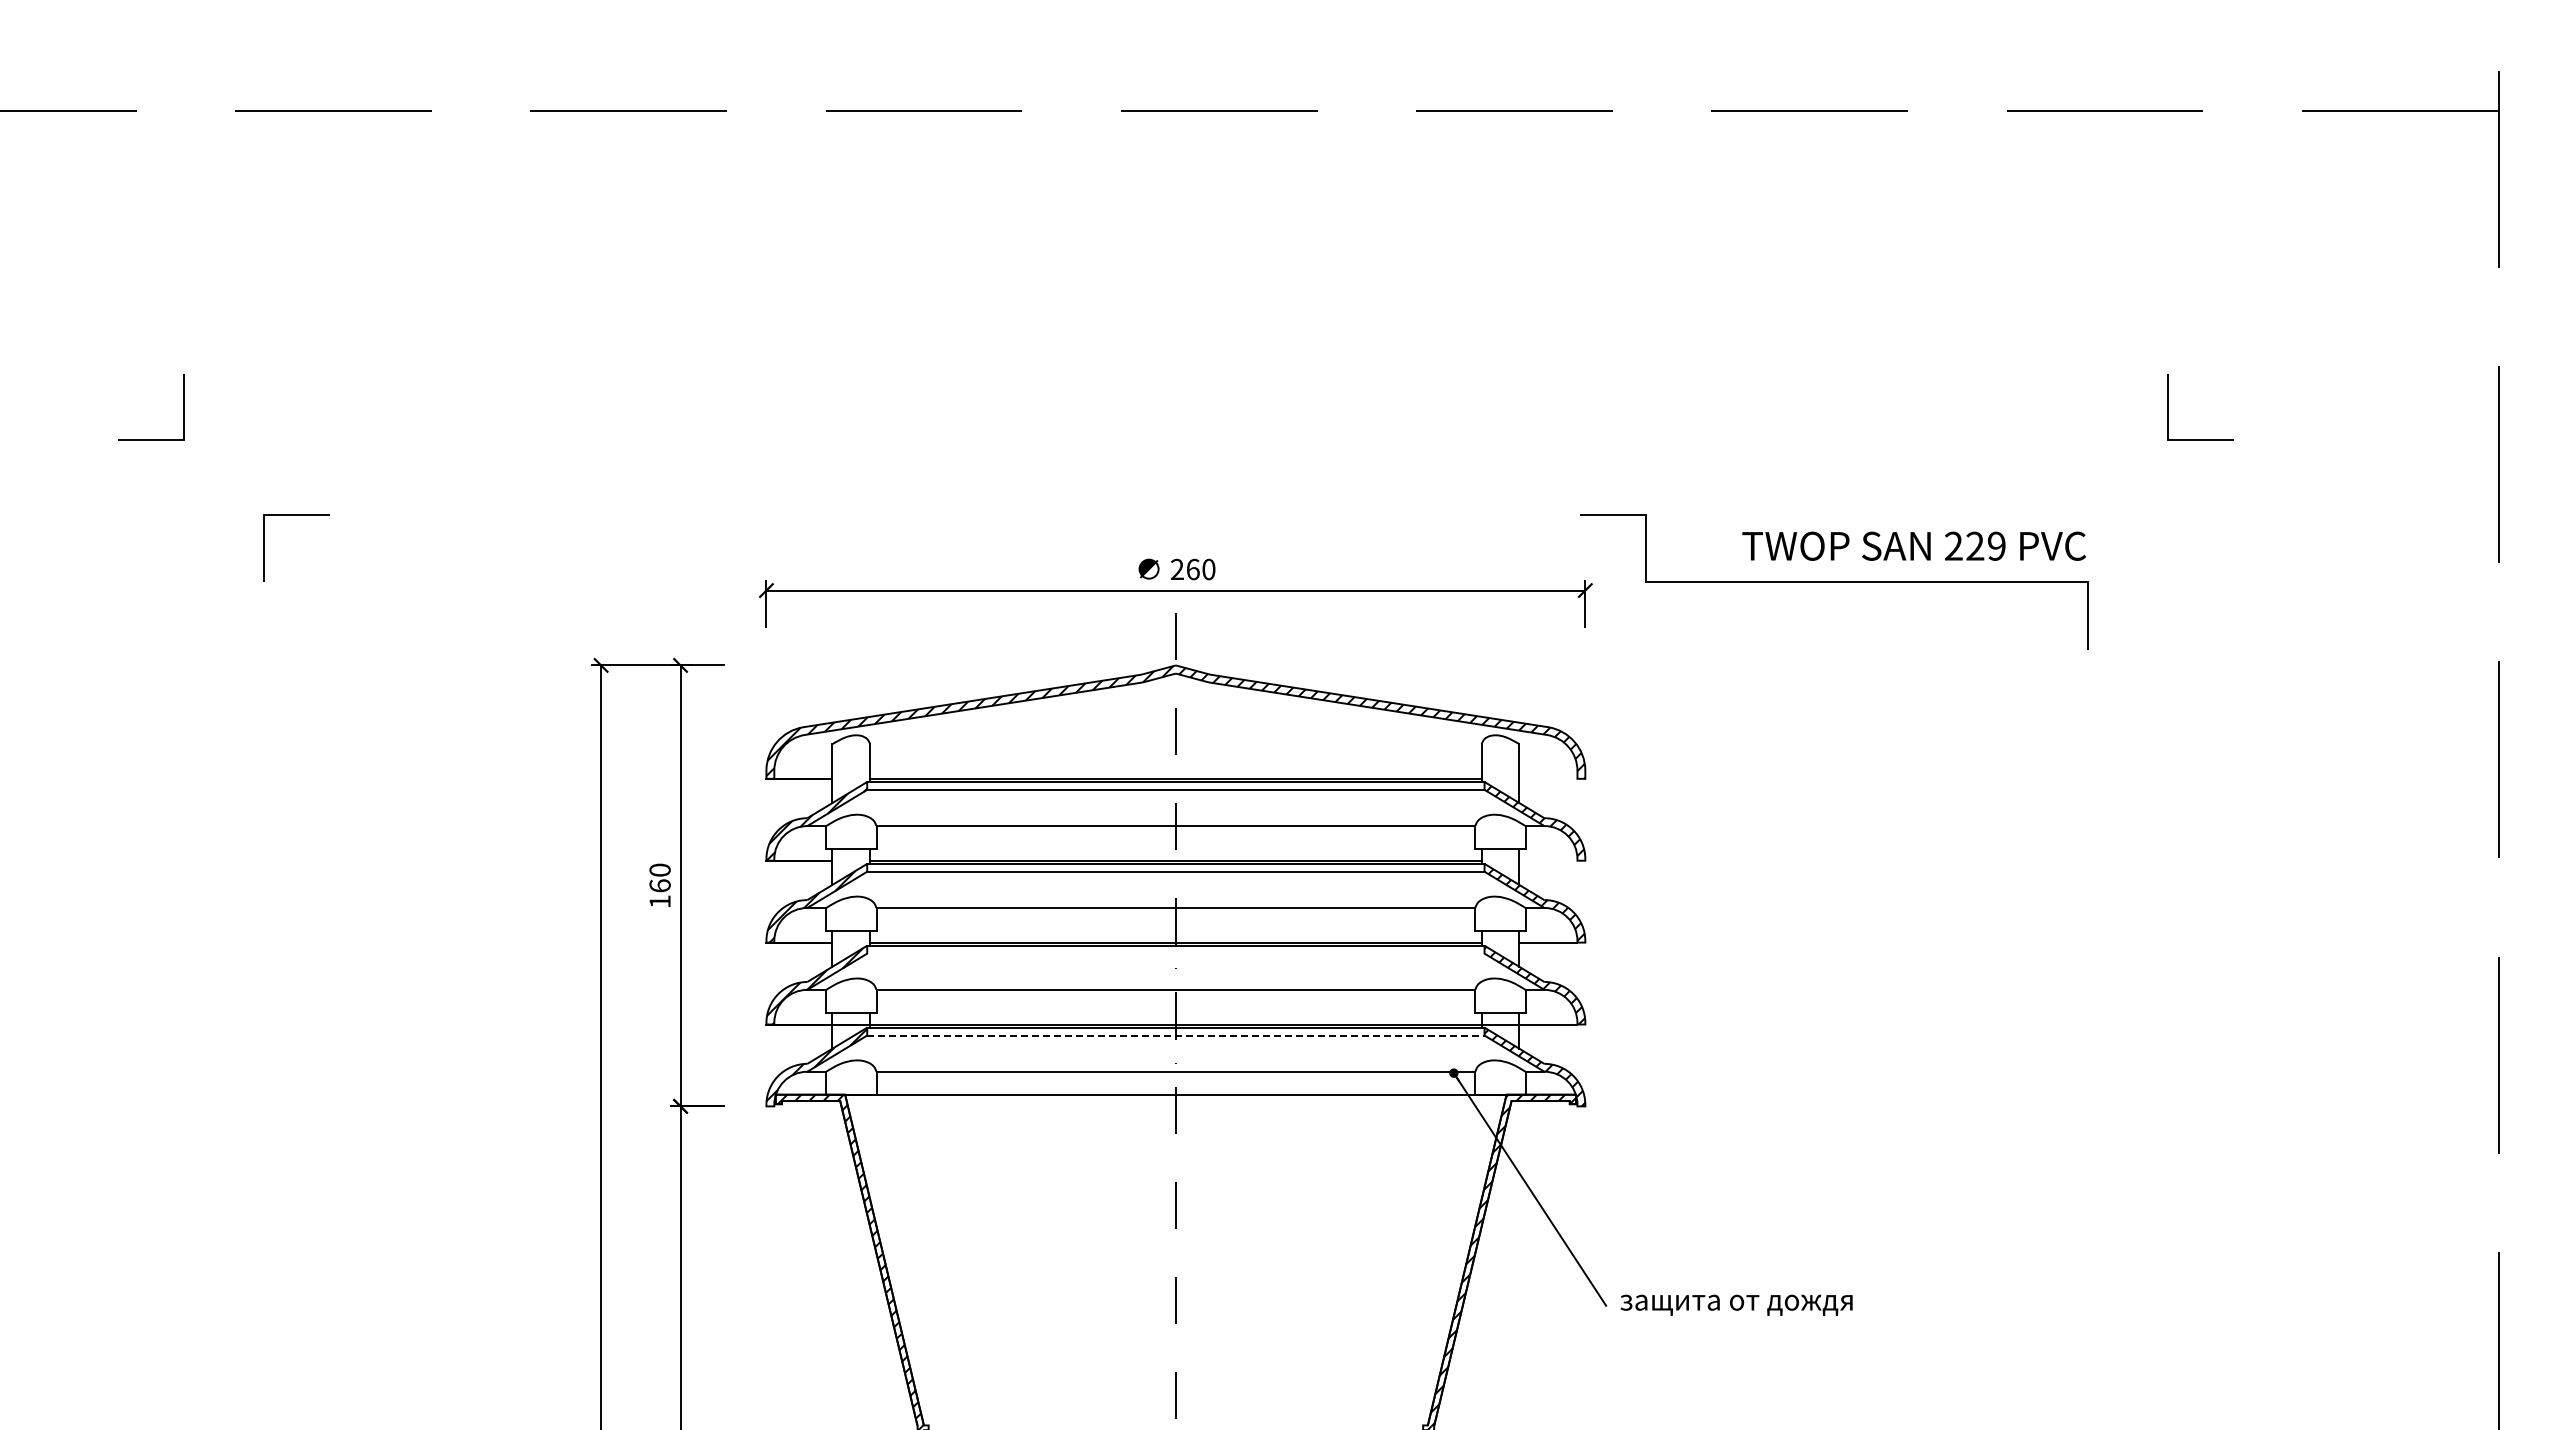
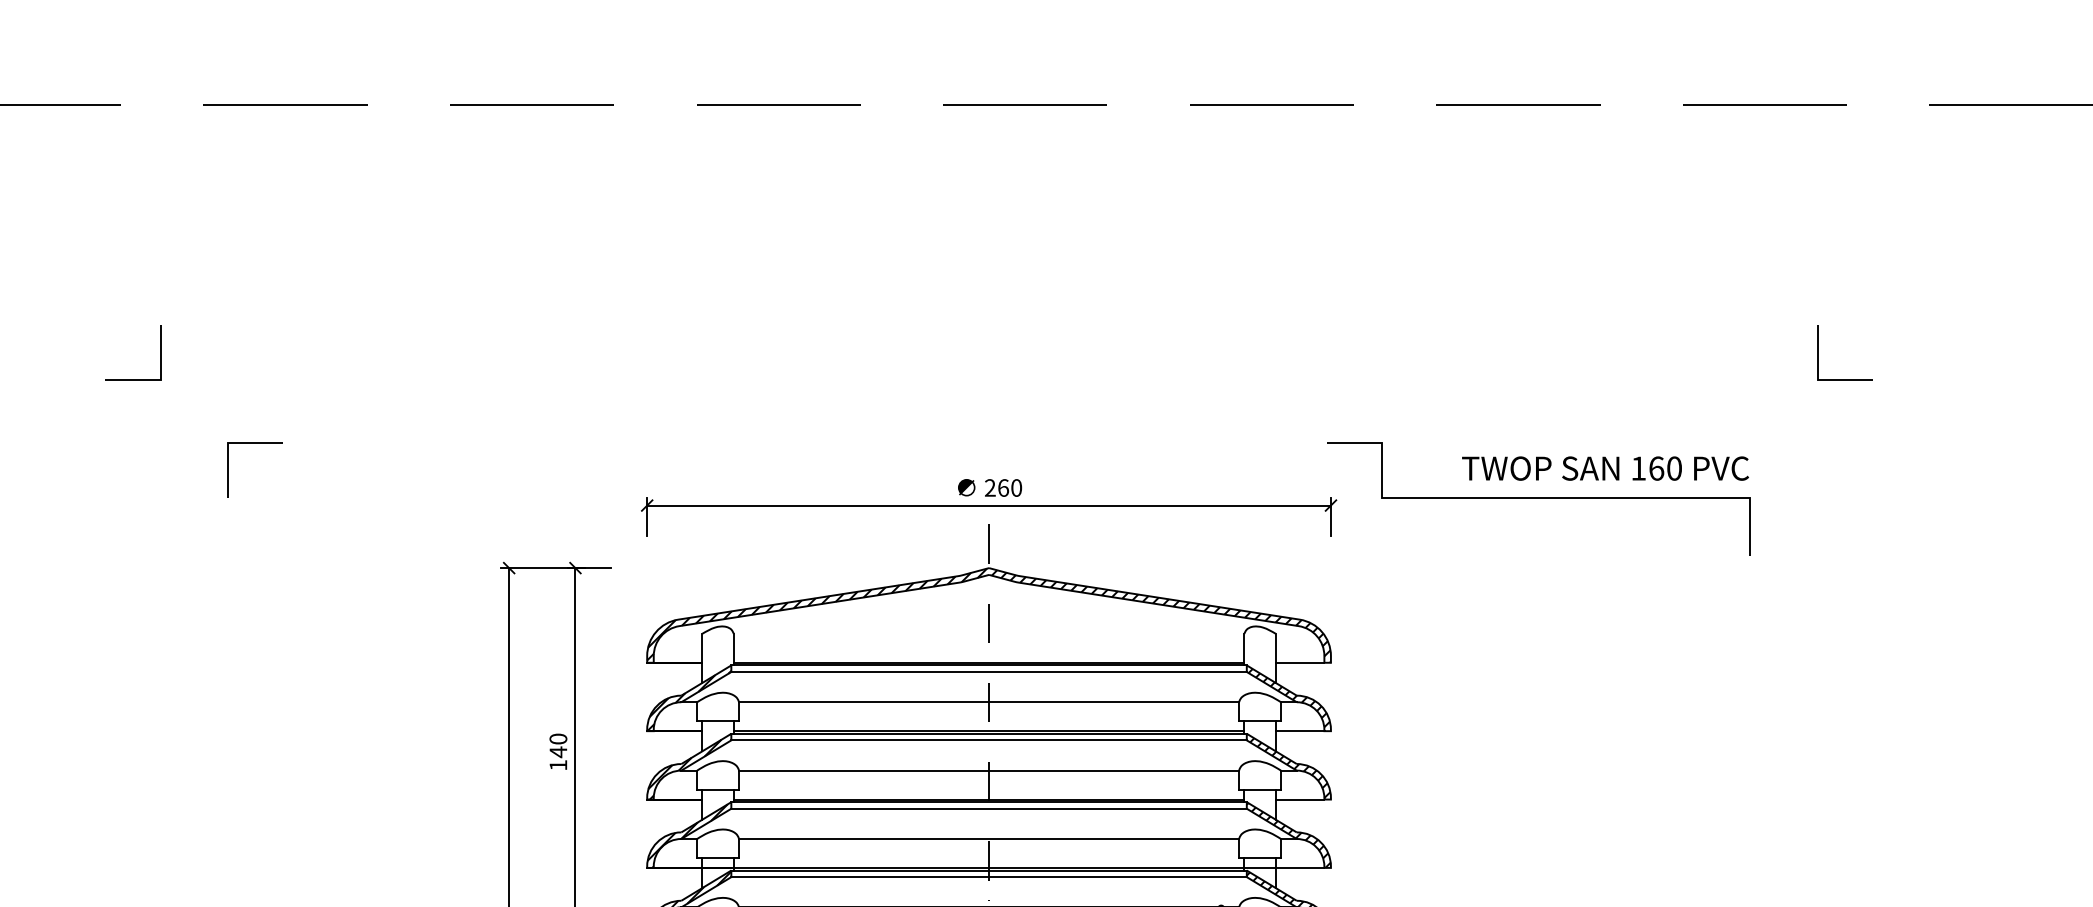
text: (1975, 545) -> (1656, 467), 229 -> 160
line: (1548, 778) -> (1300, 662), added
line: (1548, 860) -> (1300, 730), added
text: (659, 886) -> (557, 752), 160 -> 140
line: (1175, 953) -> (988, 808), added
line: (1175, 1035) -> (988, 877), dashed -> solid

